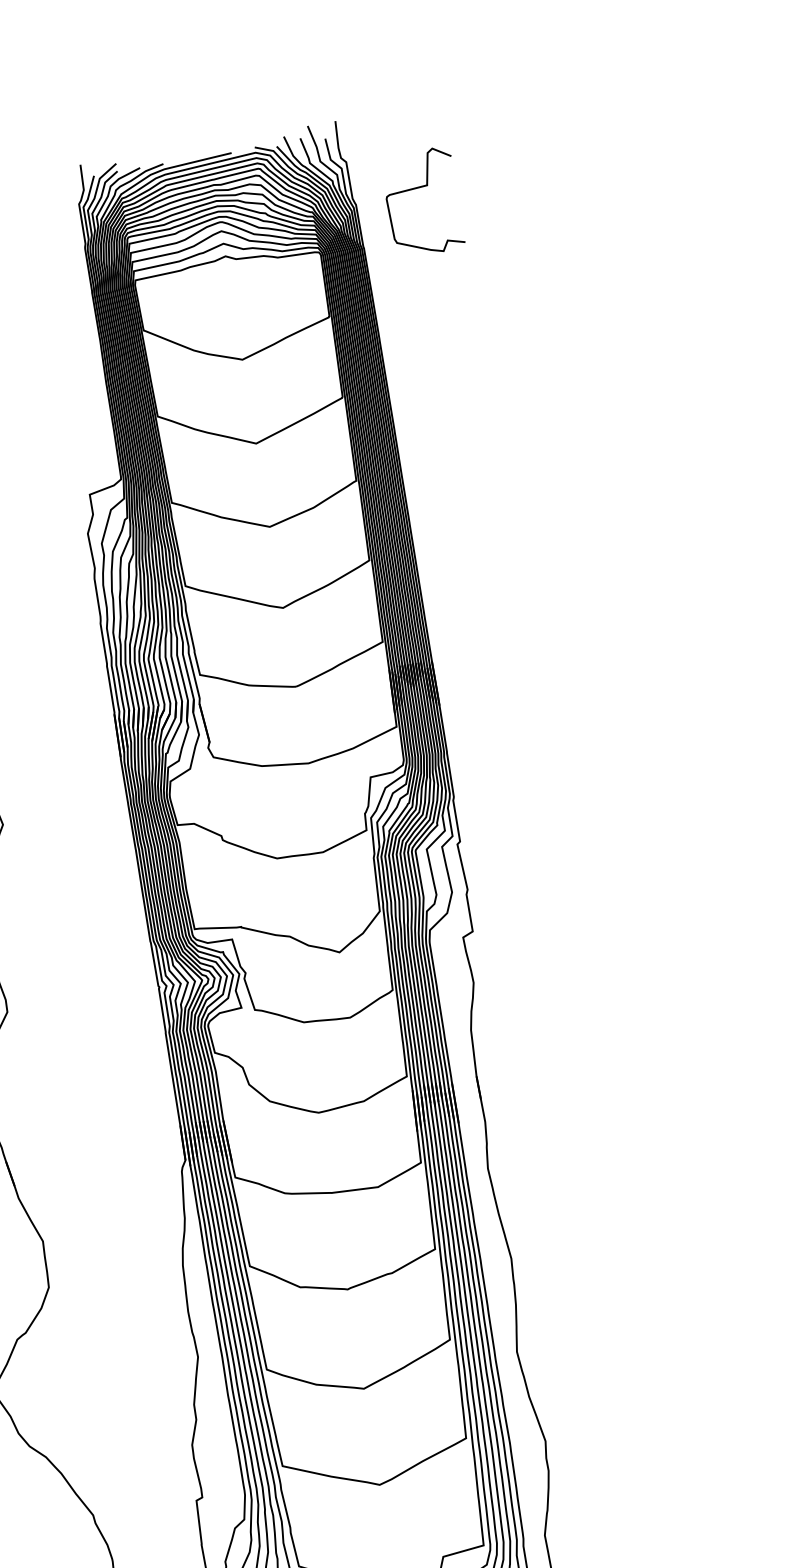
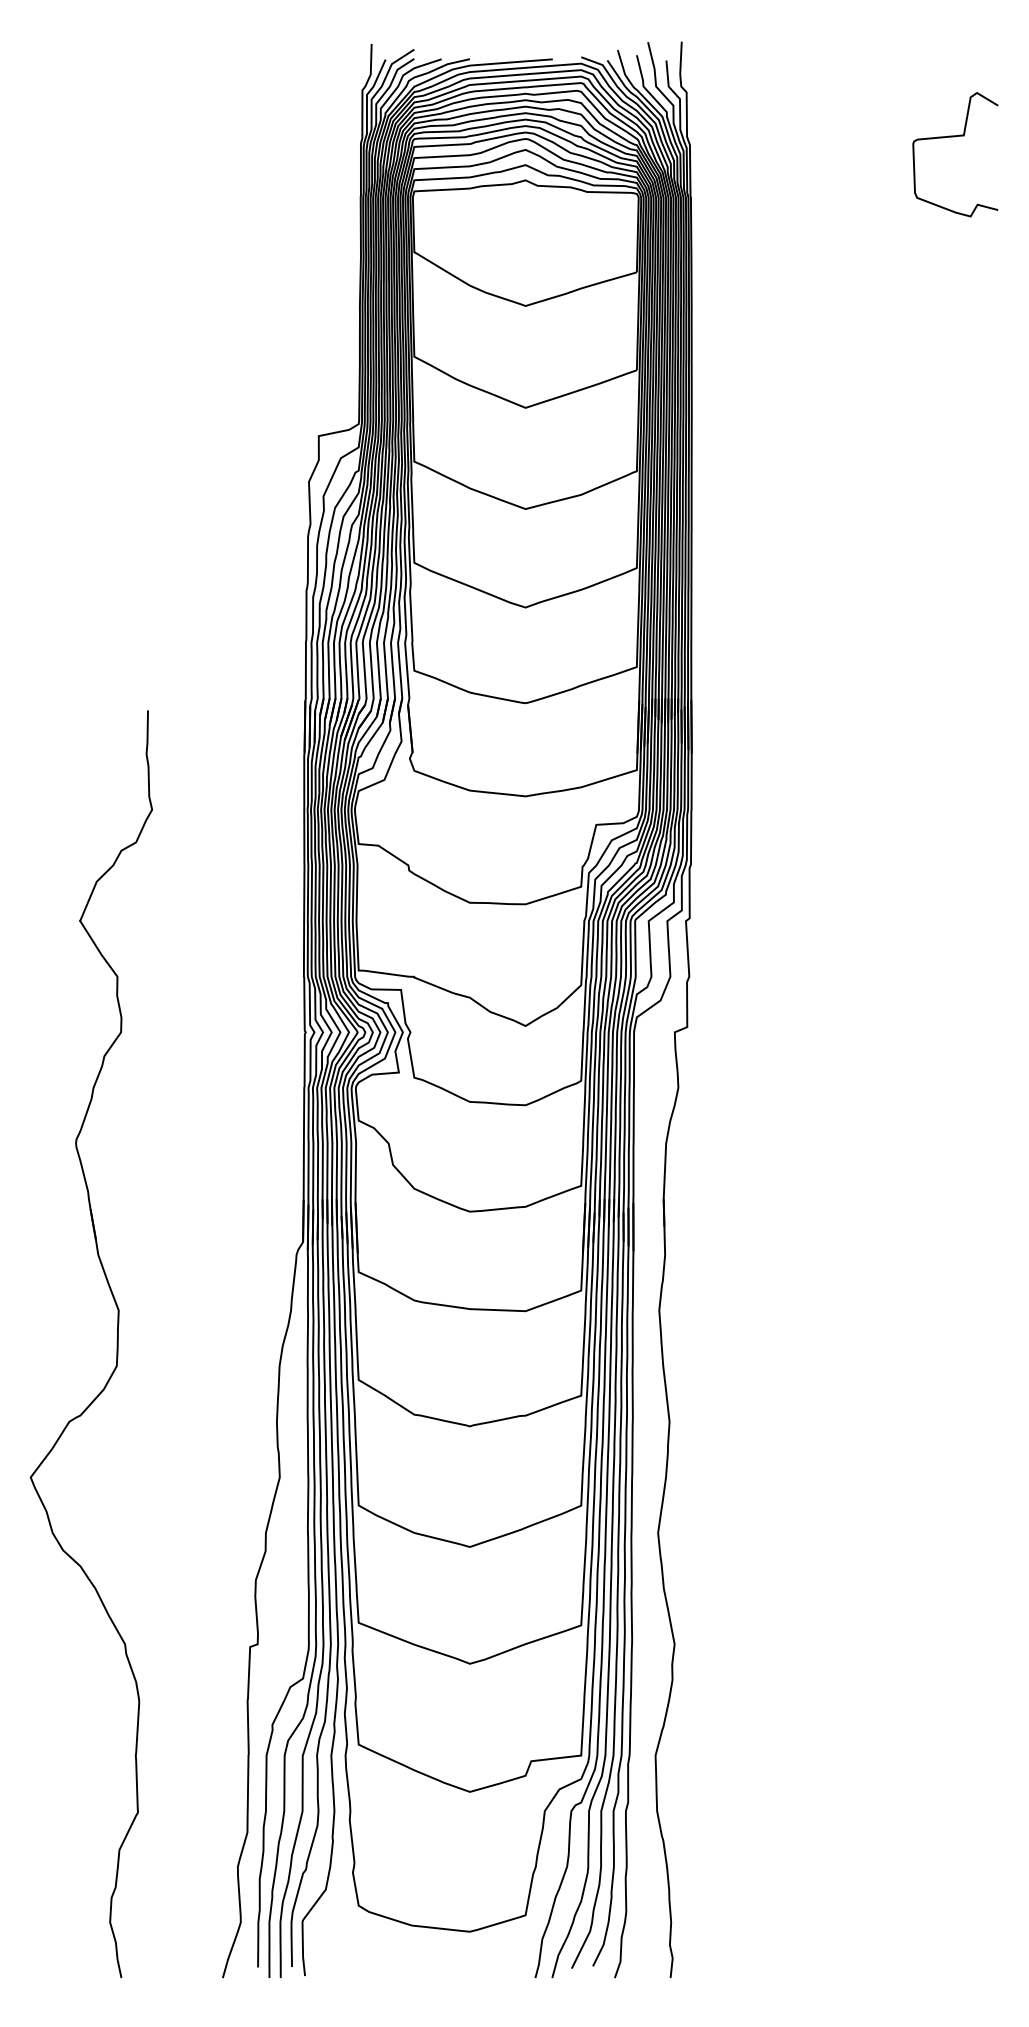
curve: (420, 188) -> (955, 137), moved

